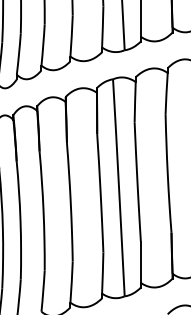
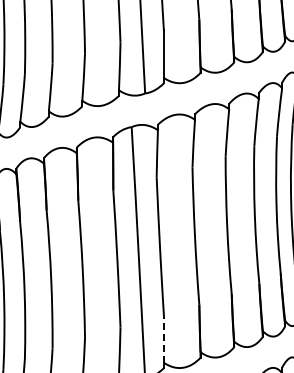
line: (140, 261) -> (163, 338), solid -> dashed

